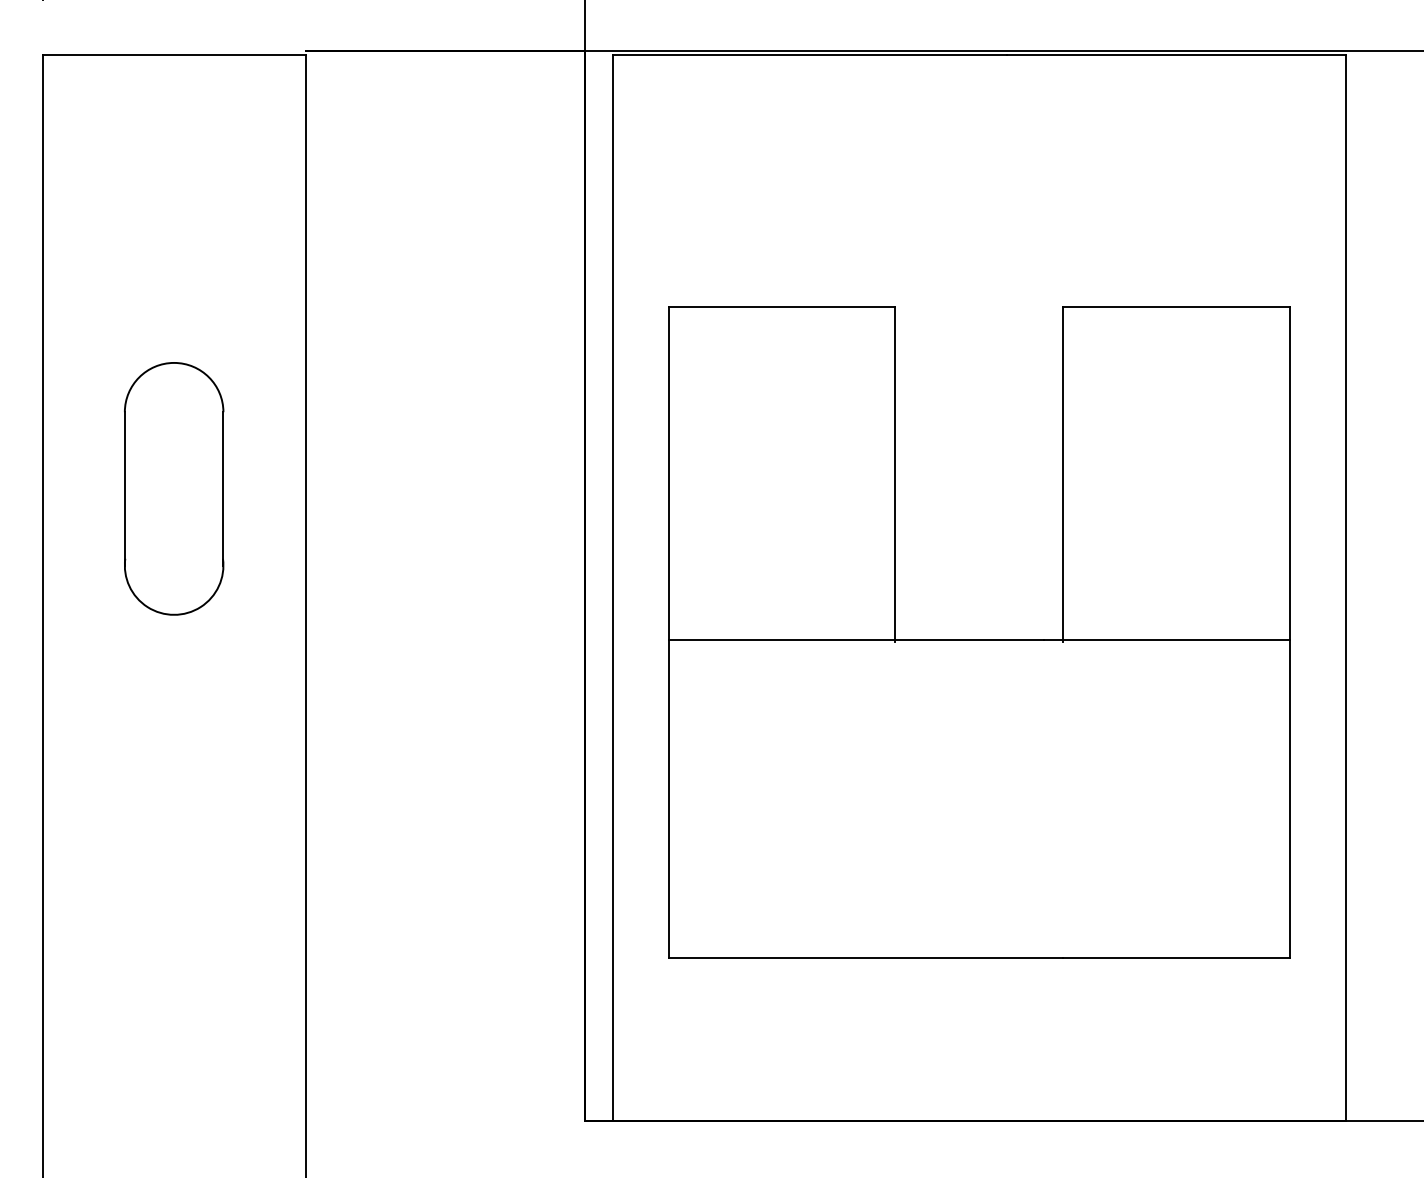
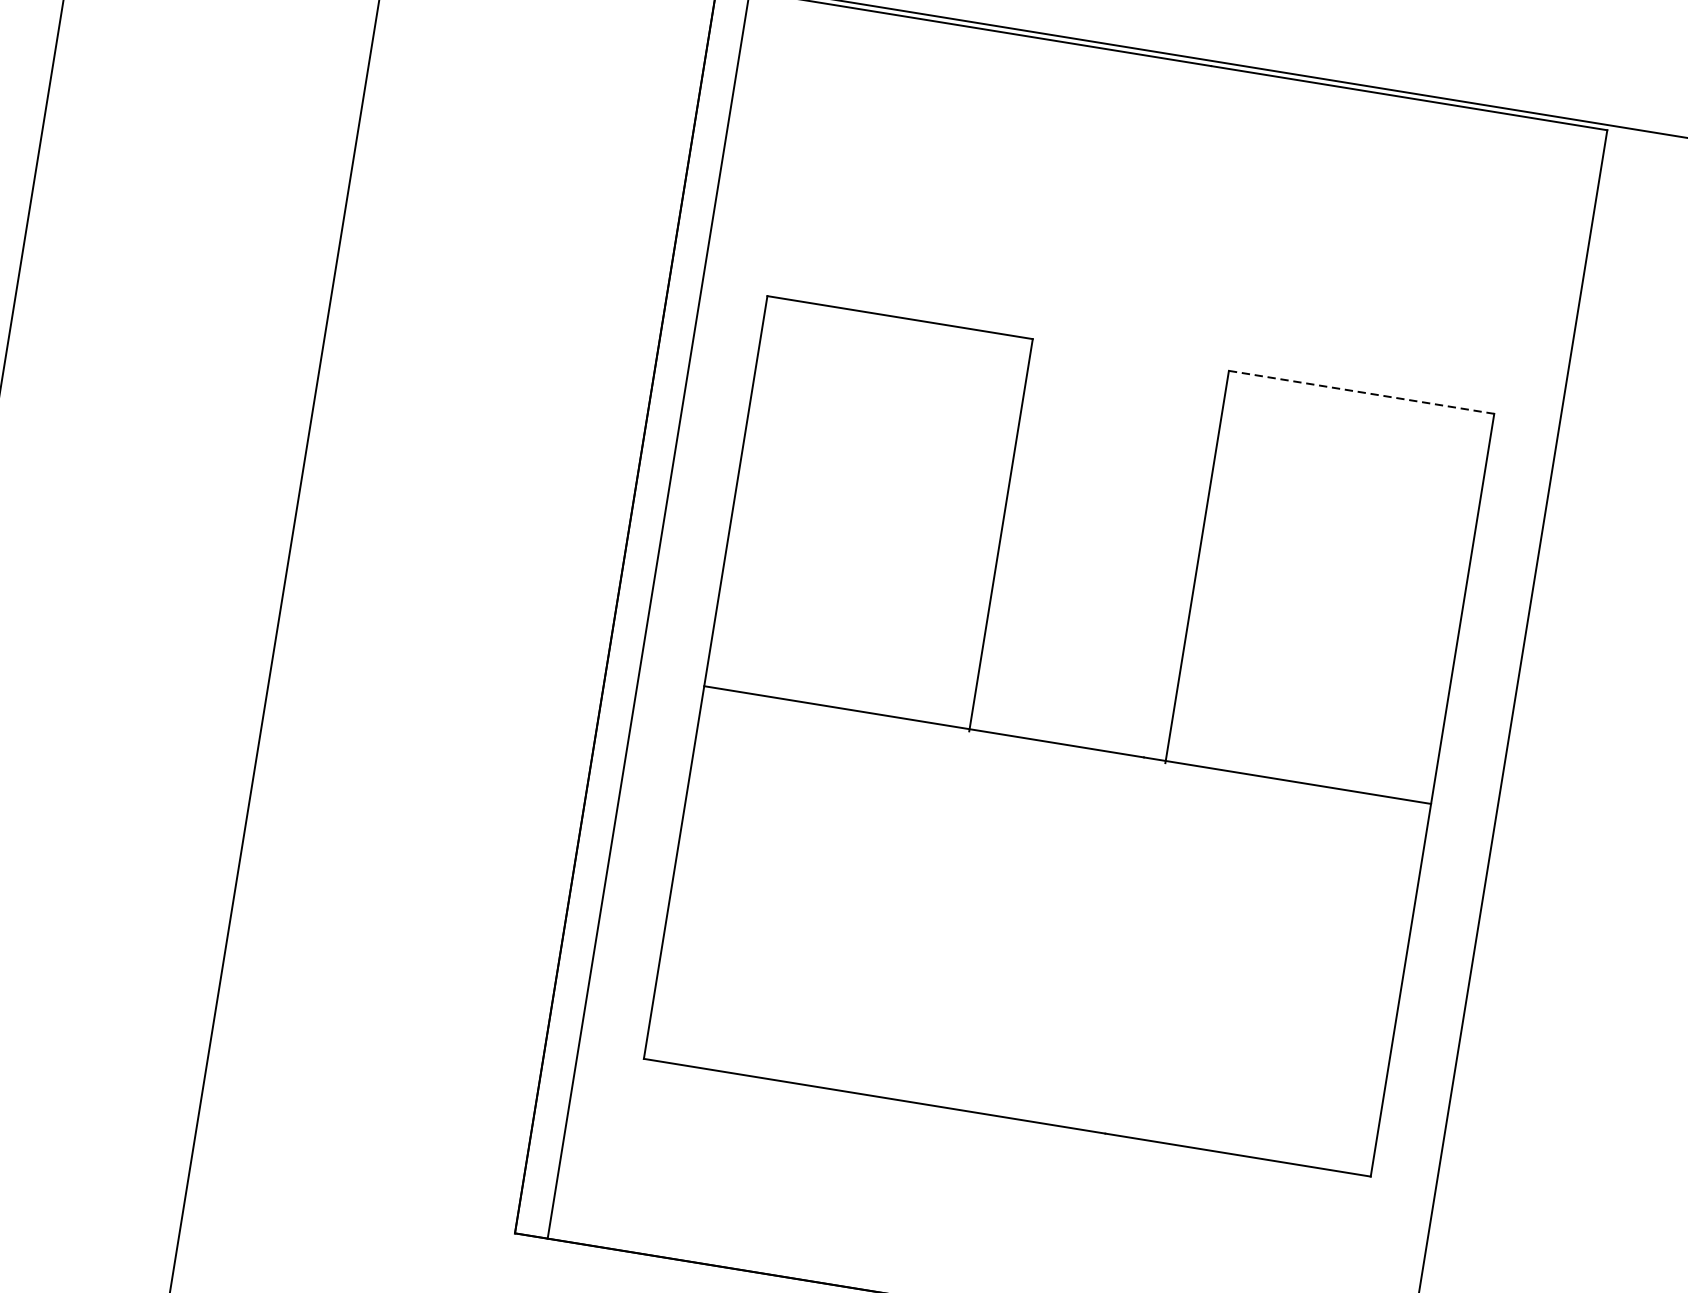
line: (1176, 306) -> (1361, 392), solid -> dashed
part: (174, 488) -> (154, 415), removed

